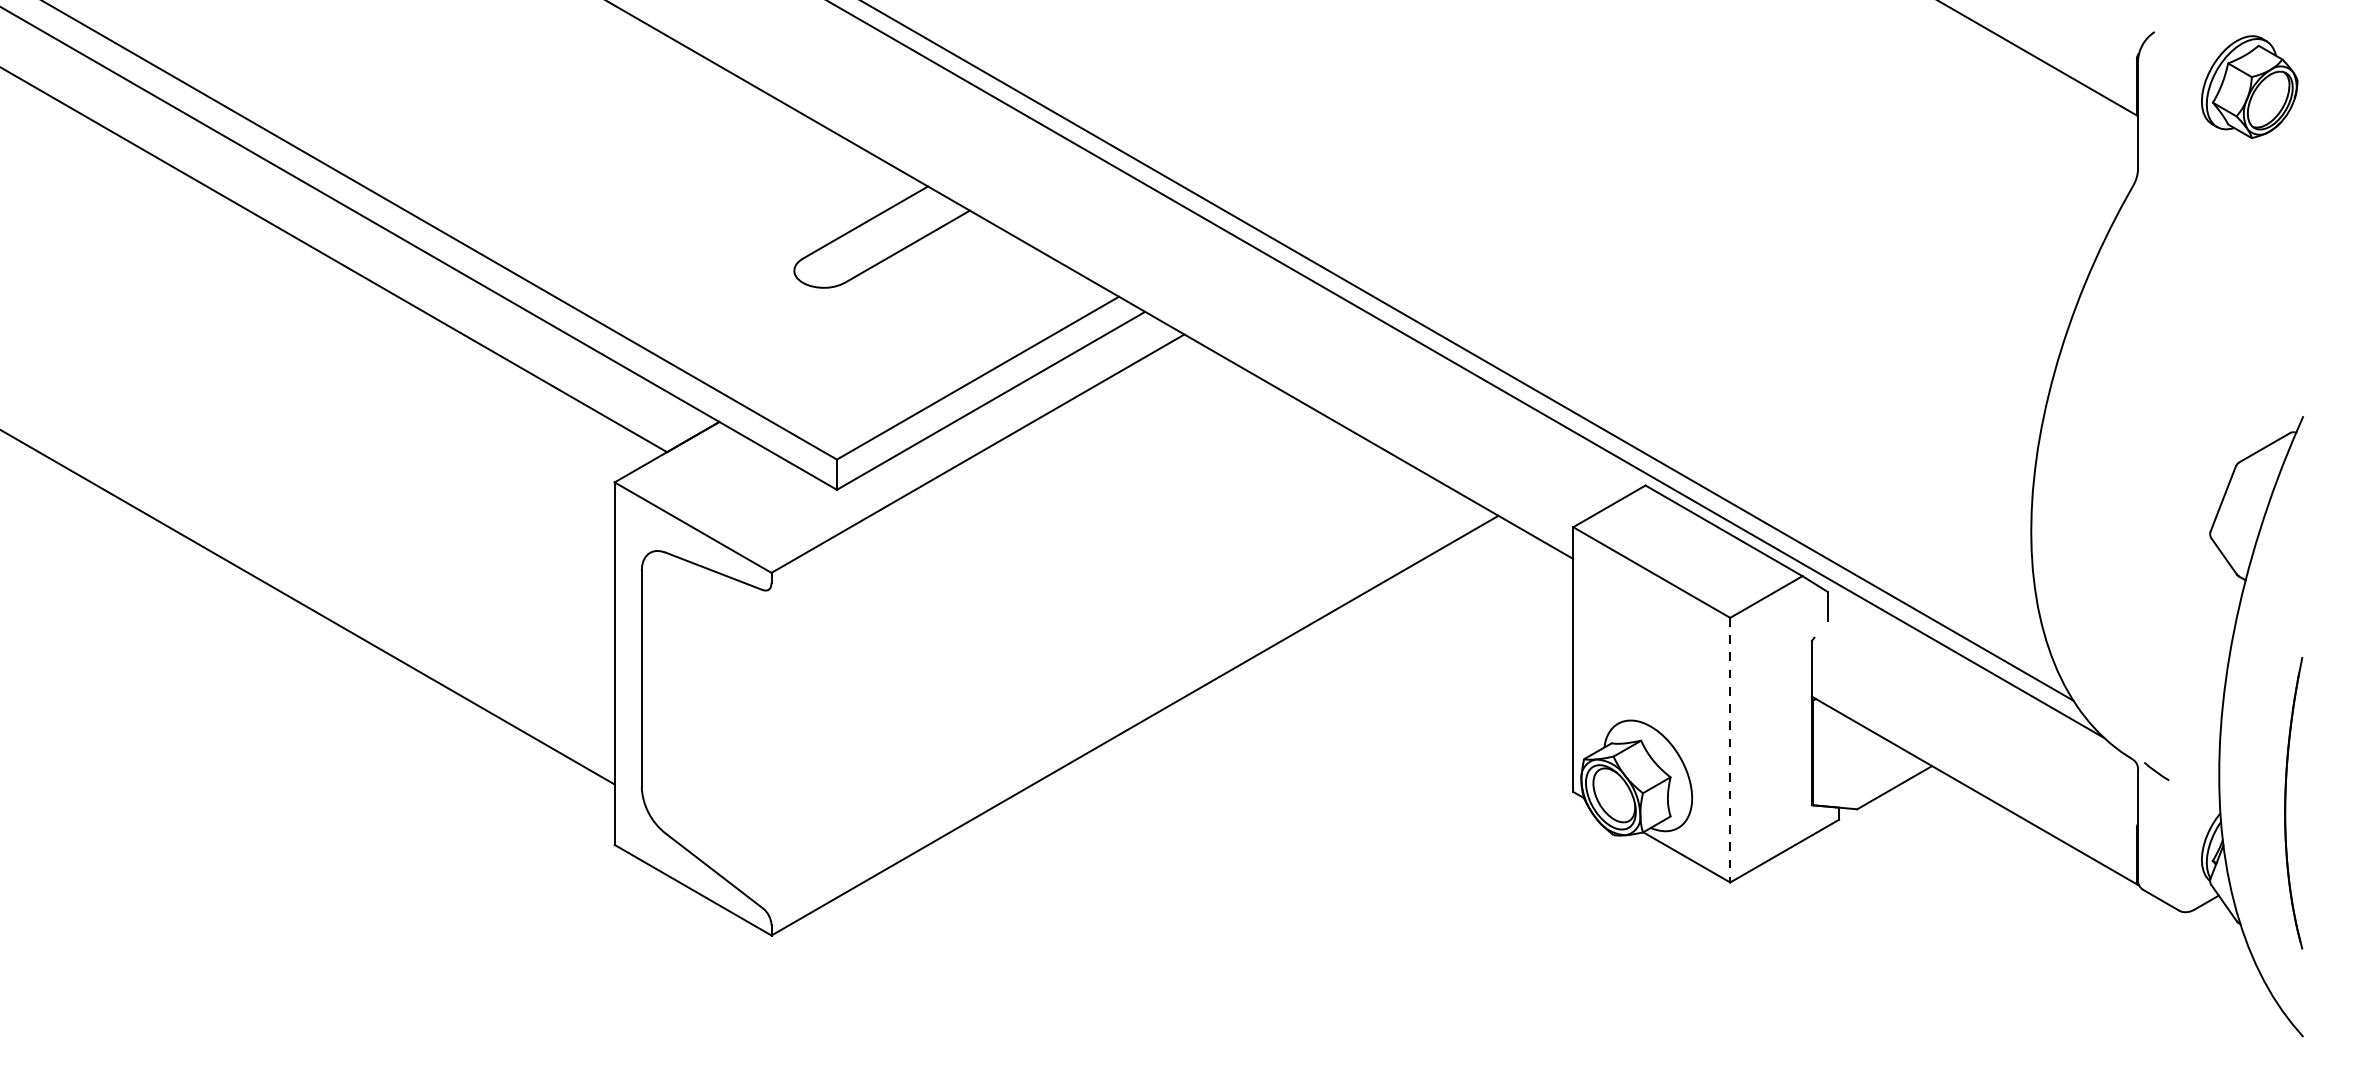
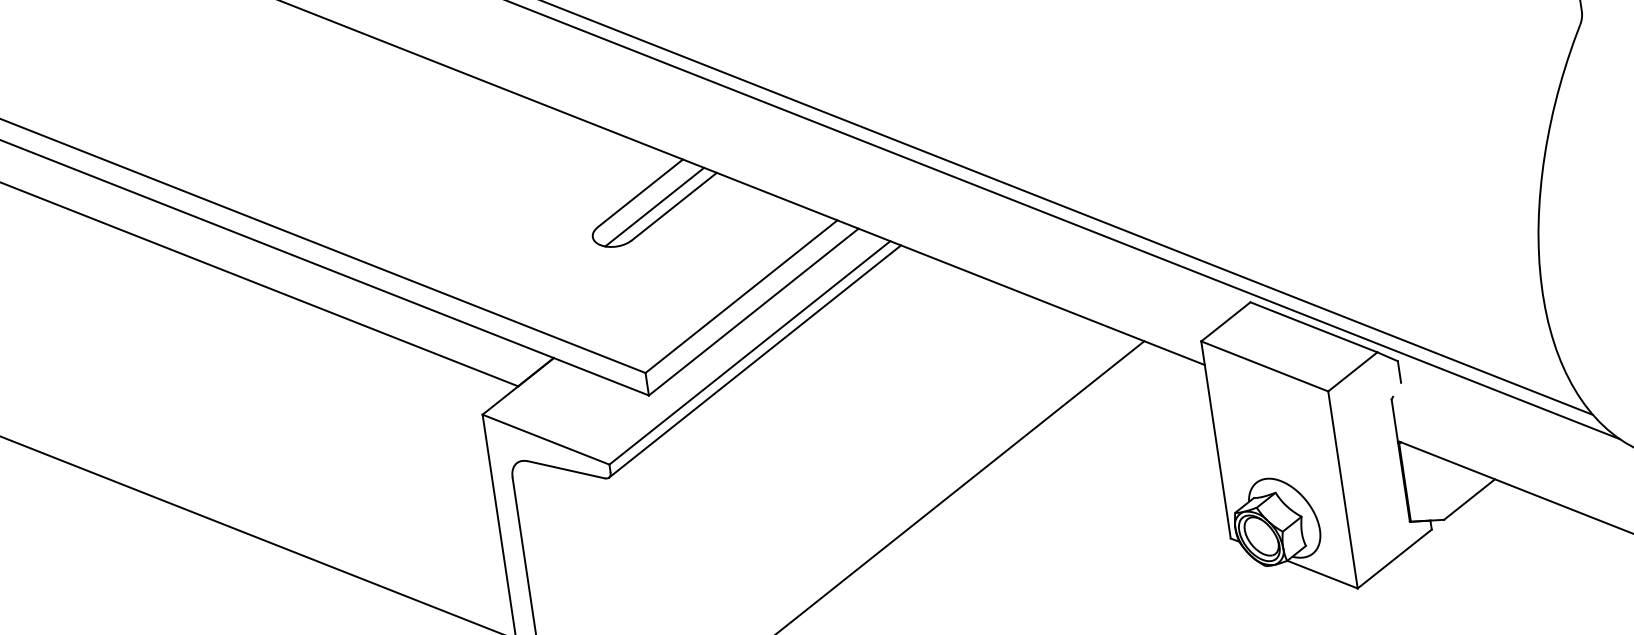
line: (881, 243) -> (654, 207), added
line: (982, 465) -> (754, 361), added
line: (1730, 750) -> (1343, 490), dashed -> solid

